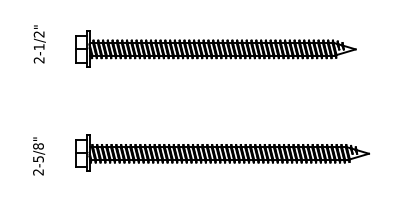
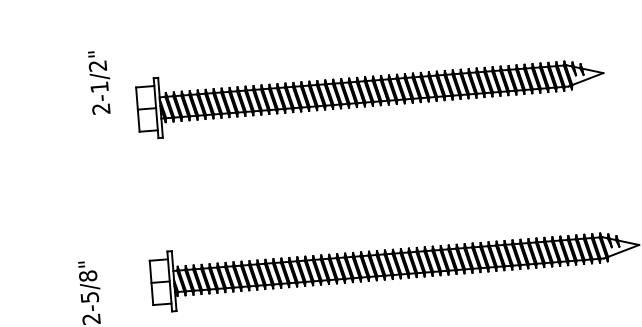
text: (39, 44) -> (99, 82), moved

